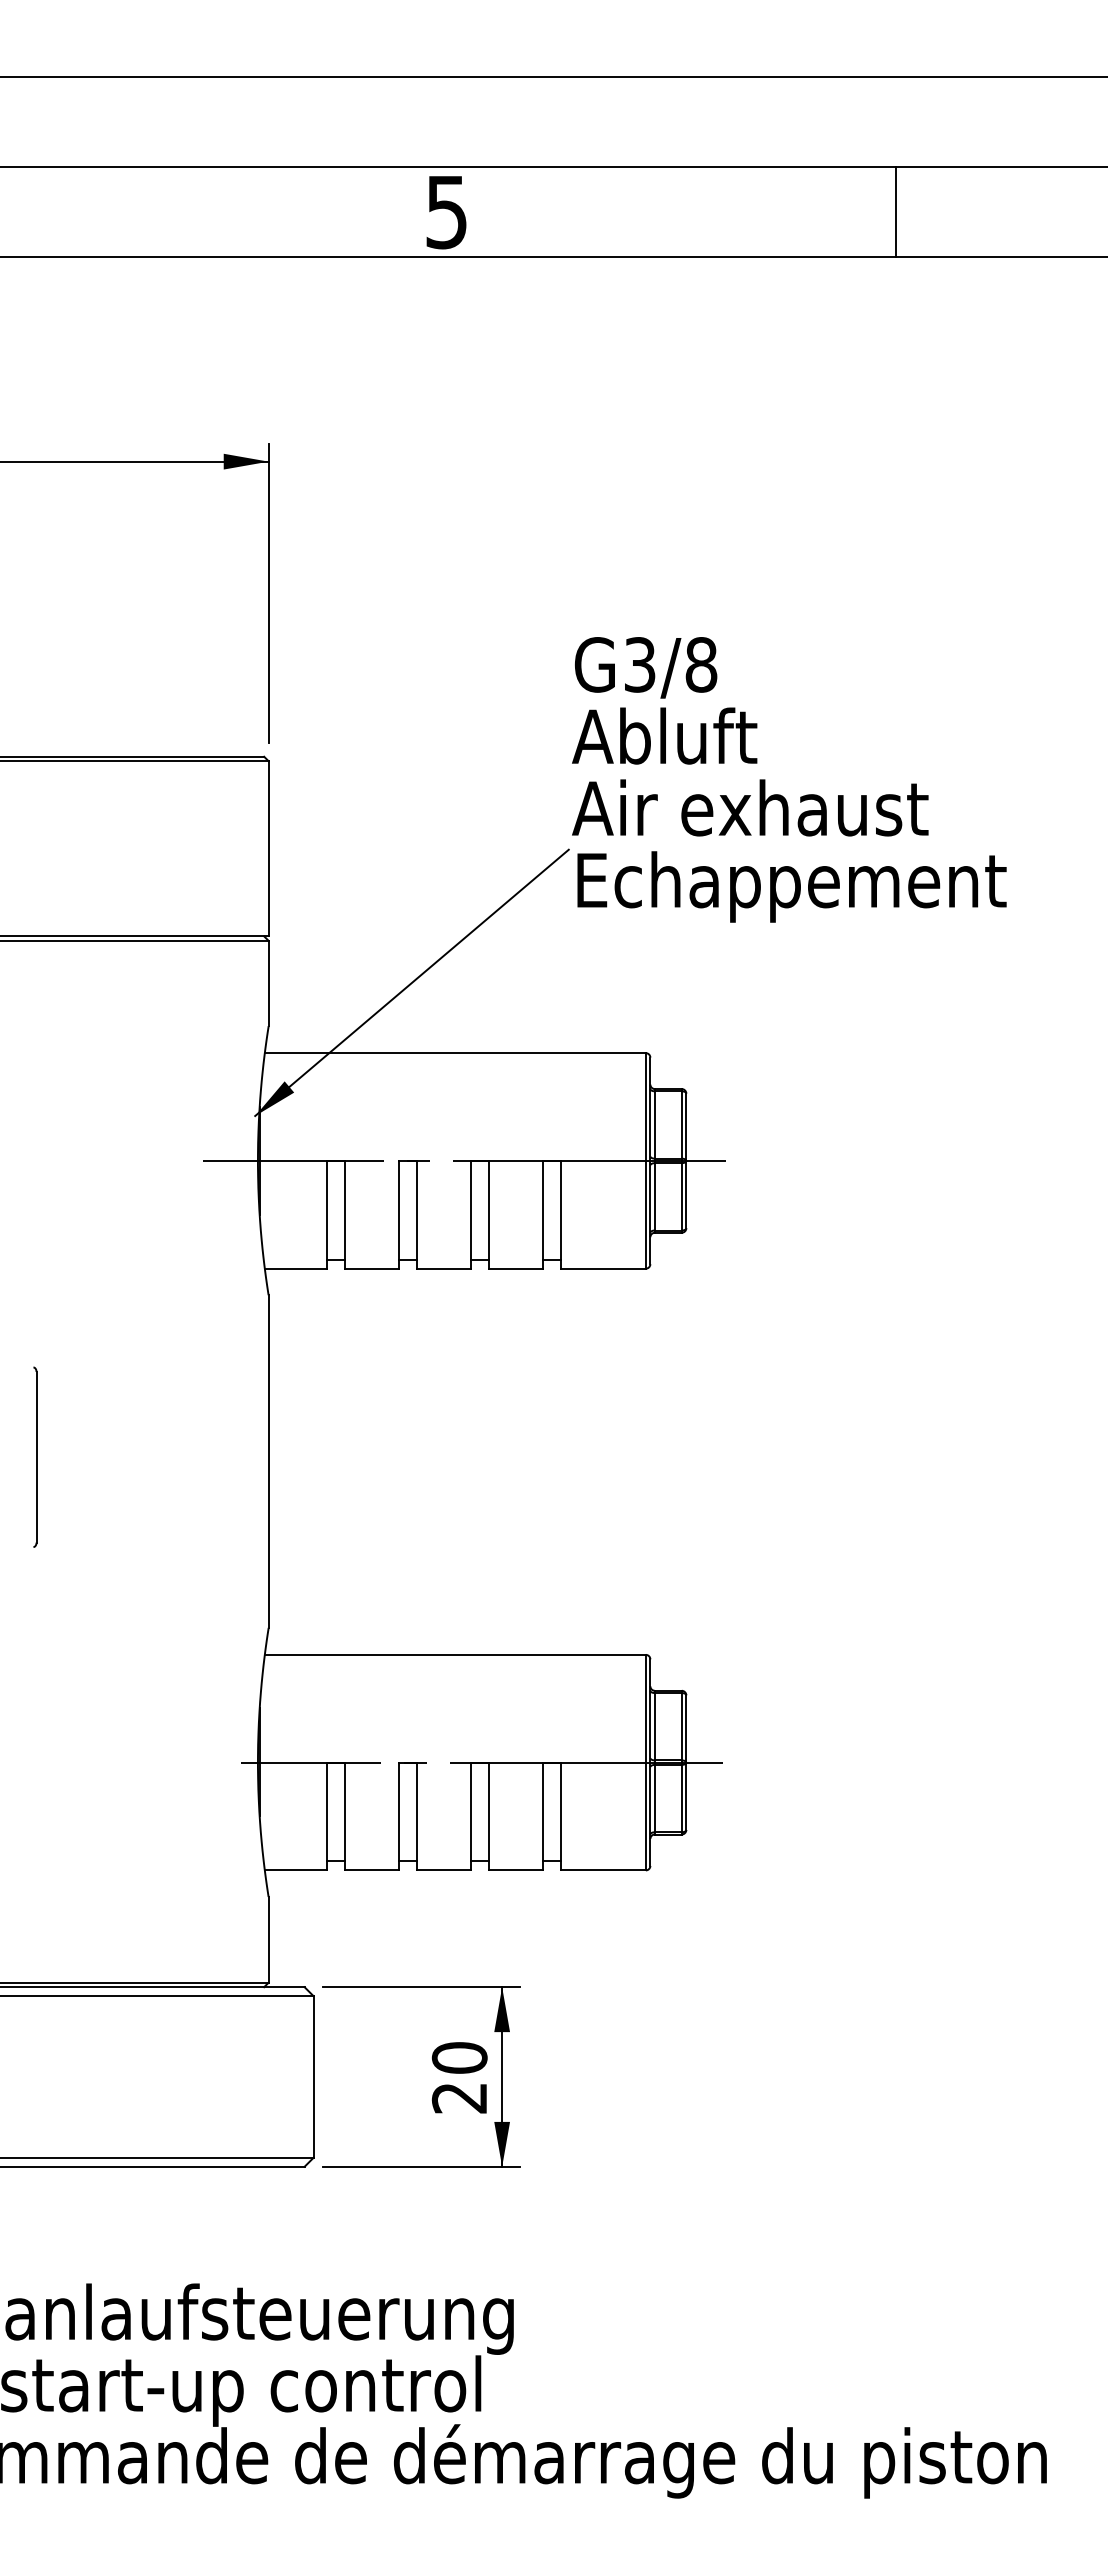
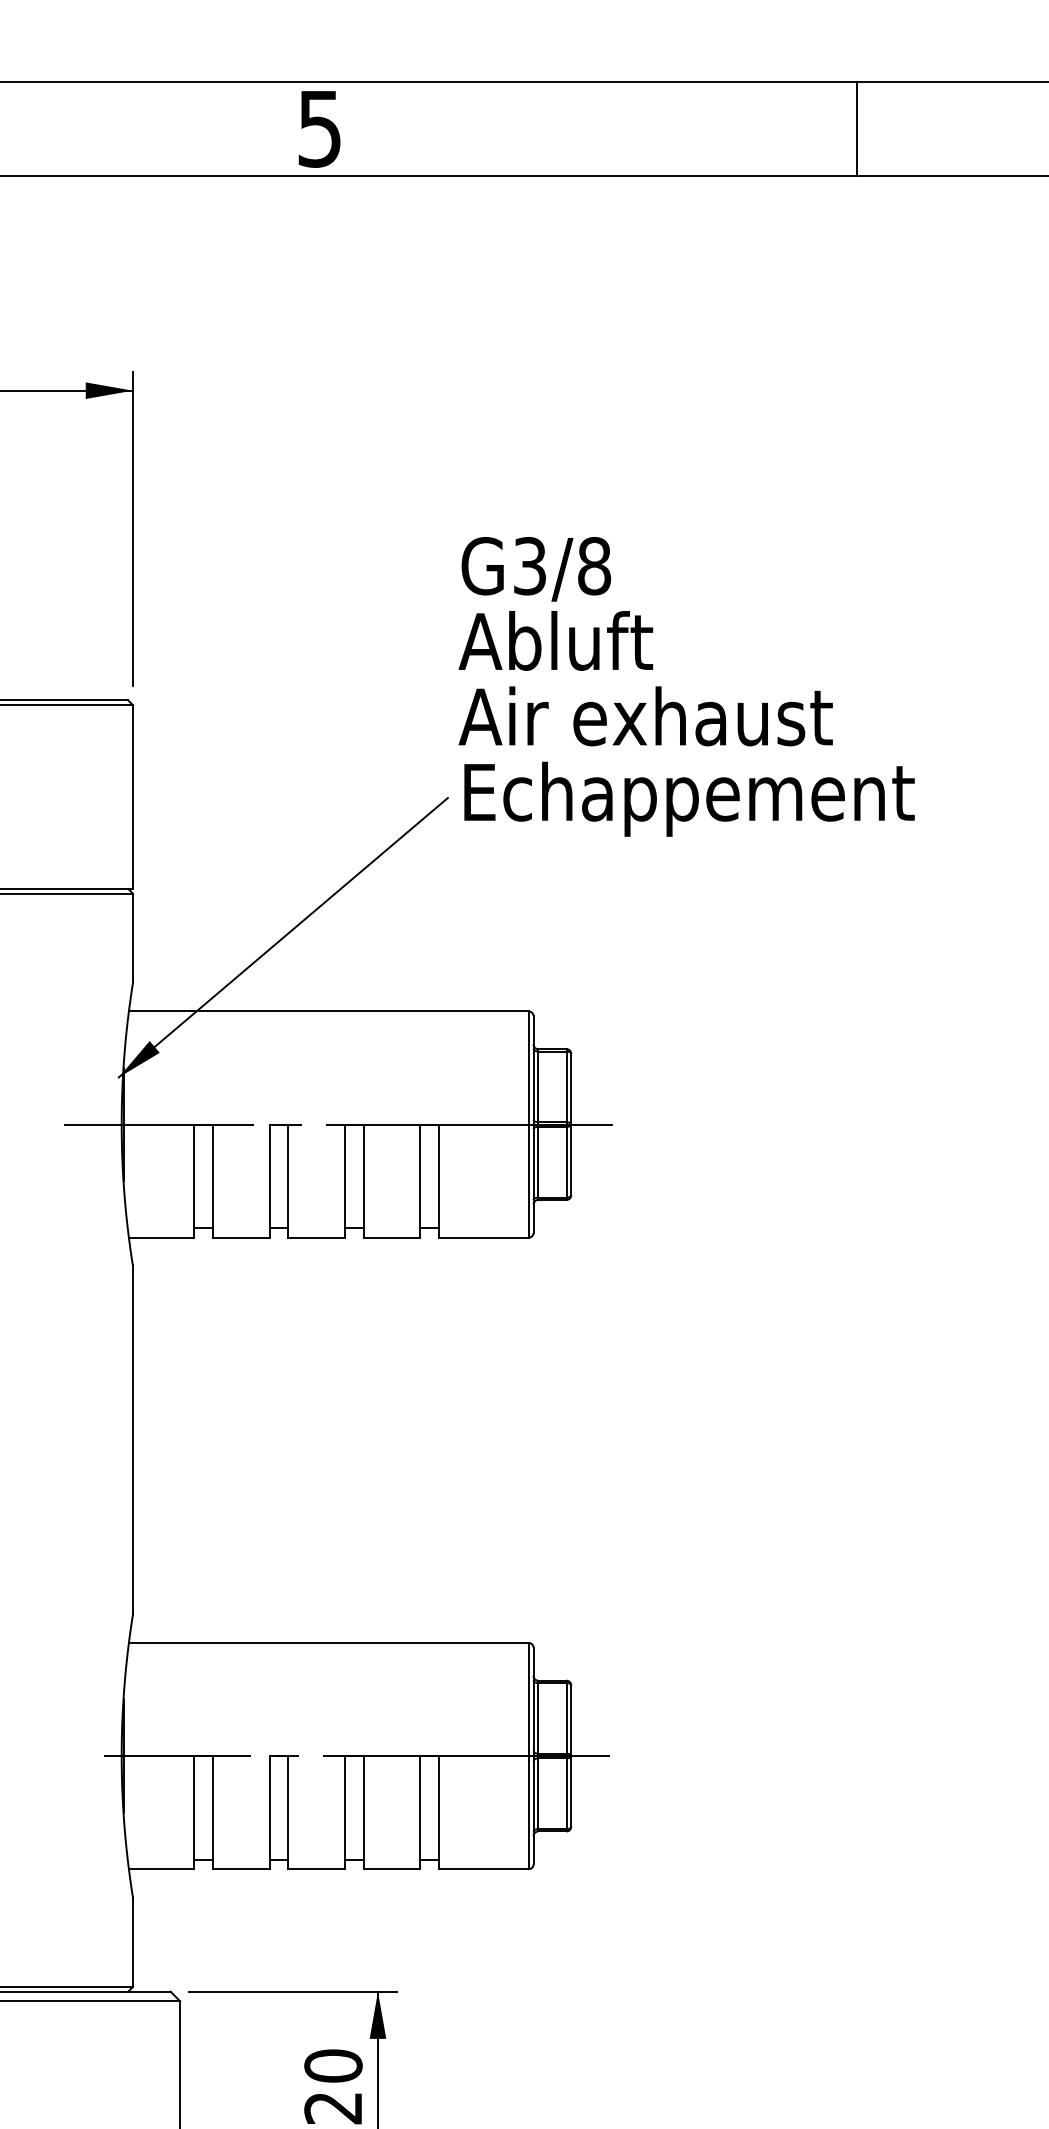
line: (896, 211) -> (856, 128), moved
part: (782, 795) -> (679, 703), moved

